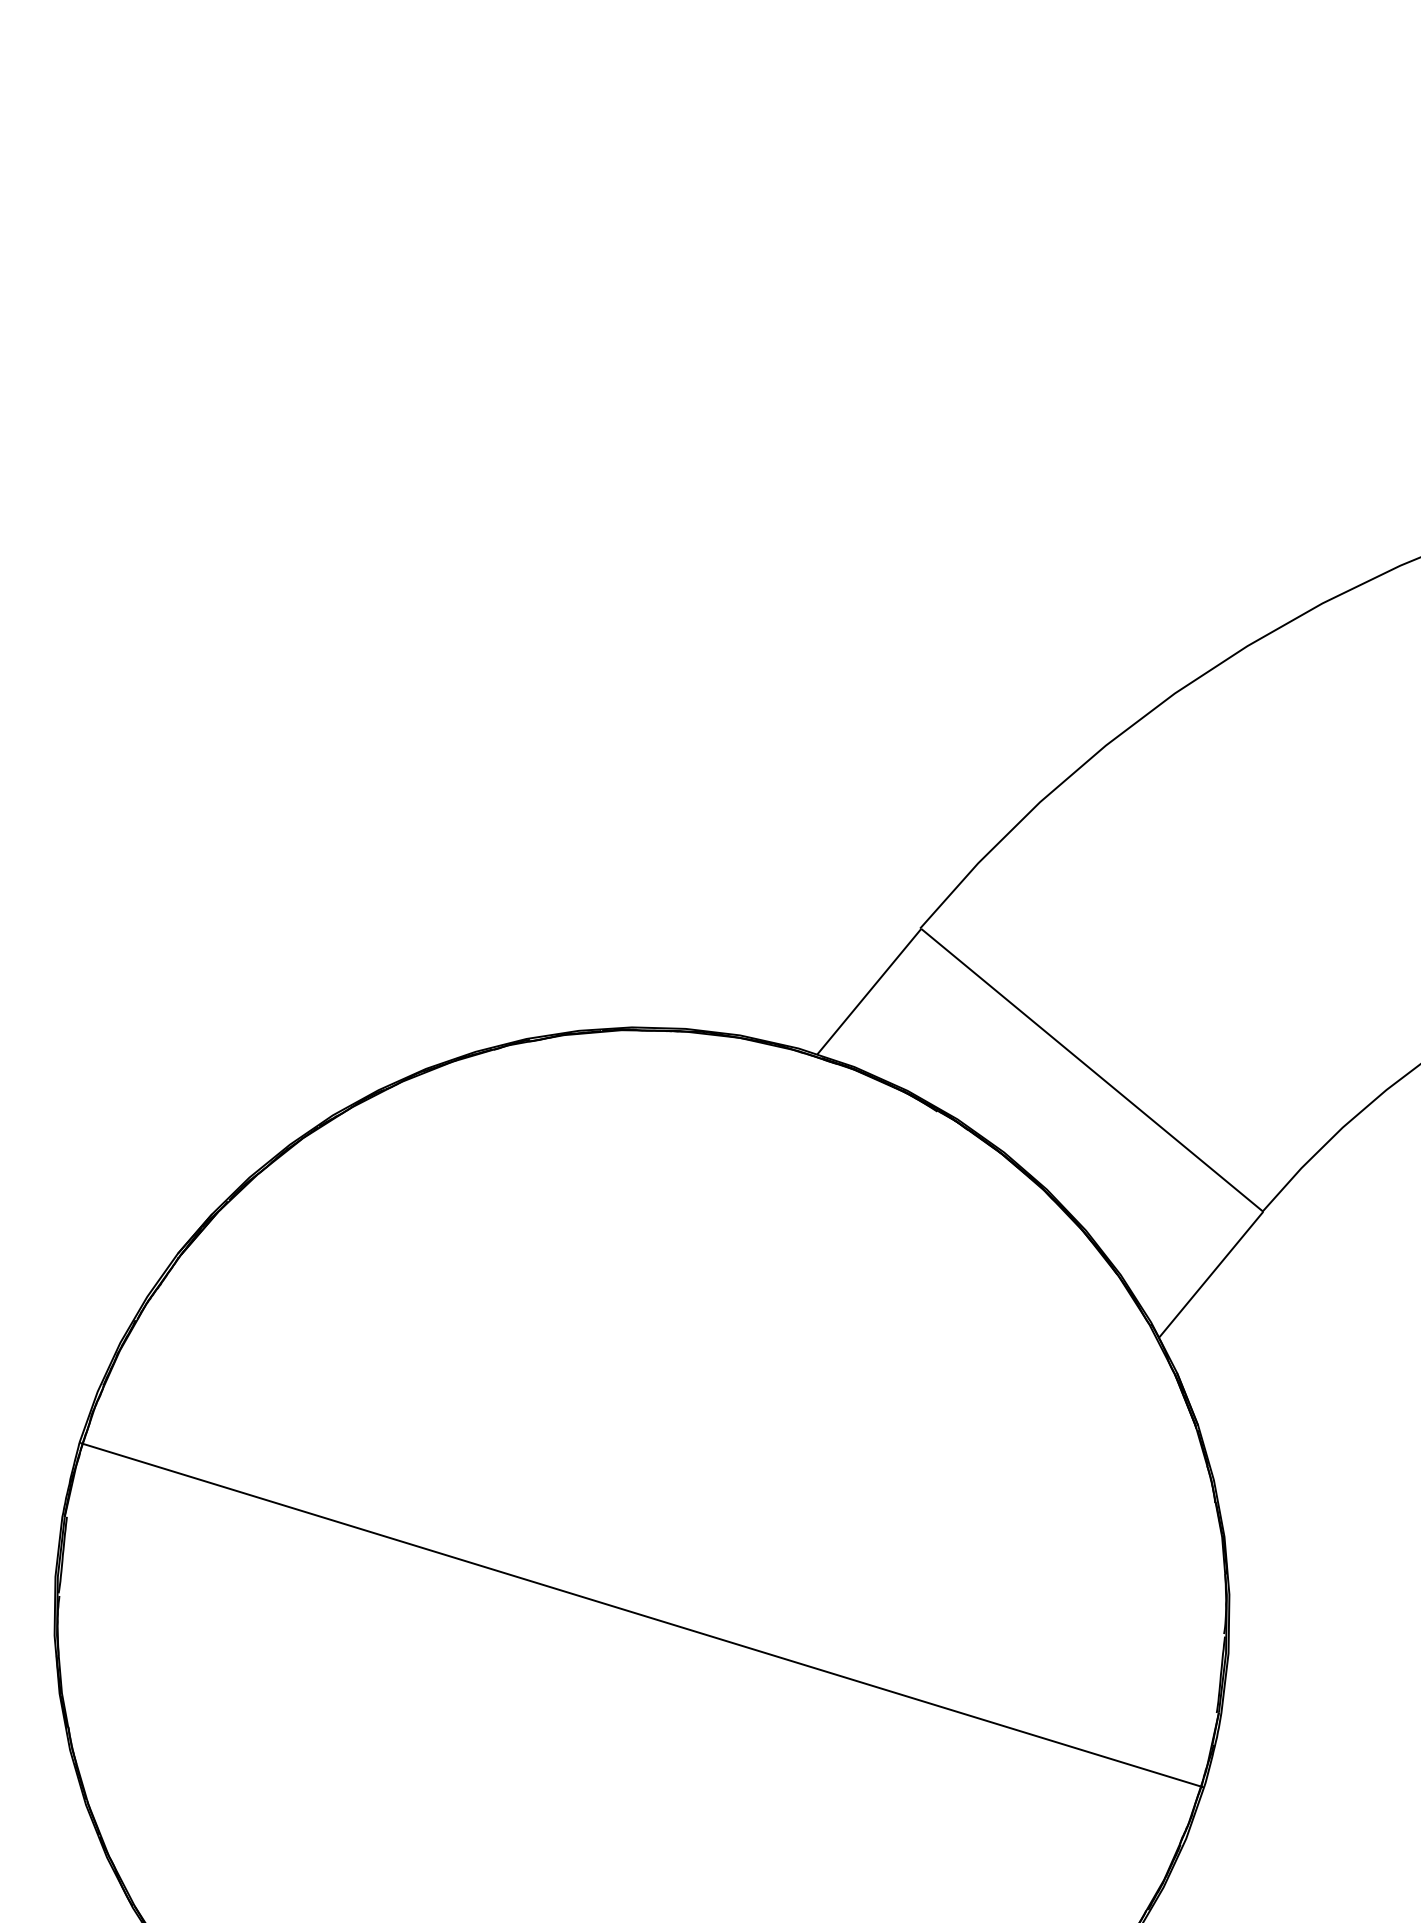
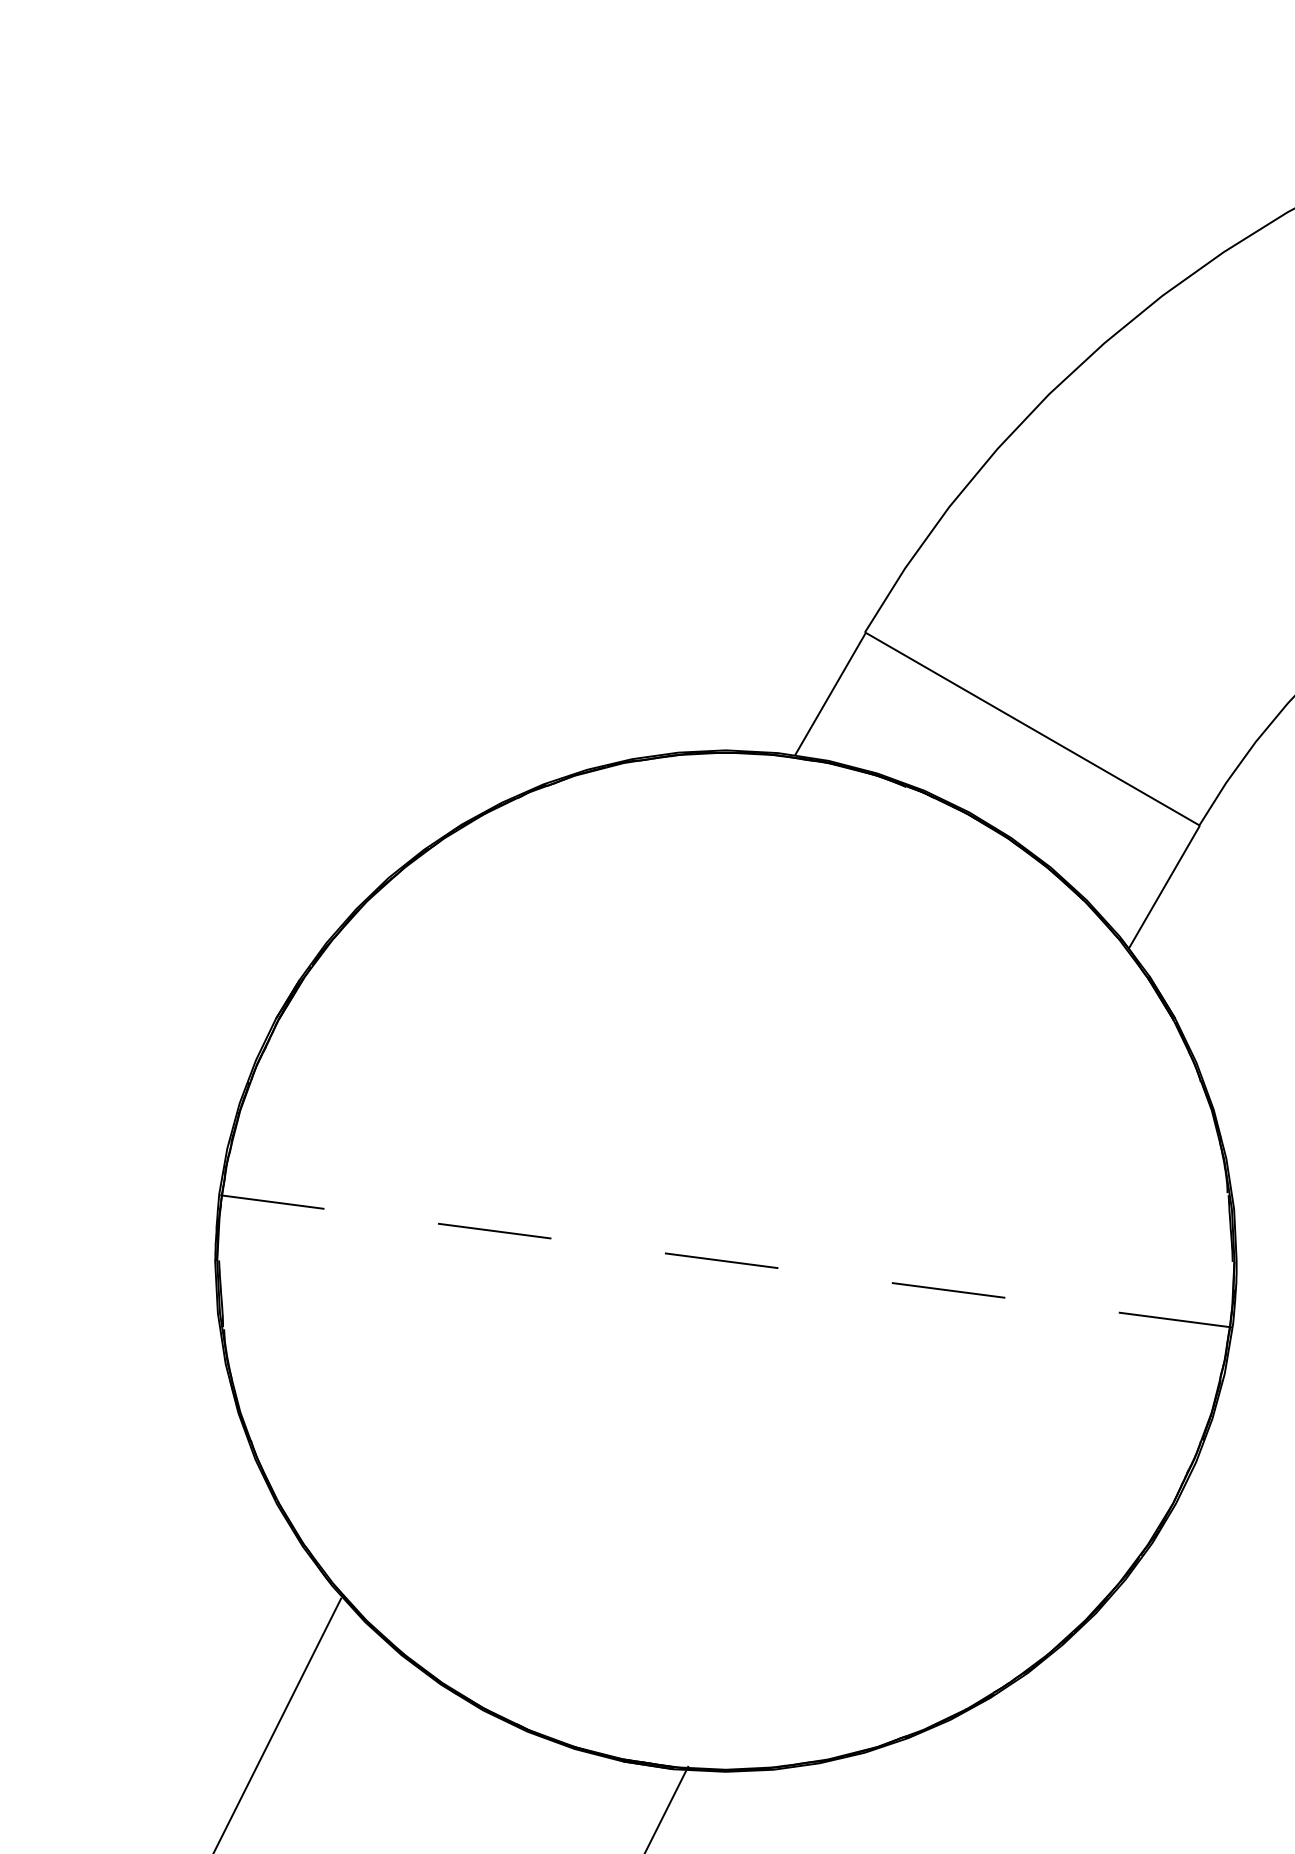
line: (641, 1615) -> (725, 1261), solid -> dashed

